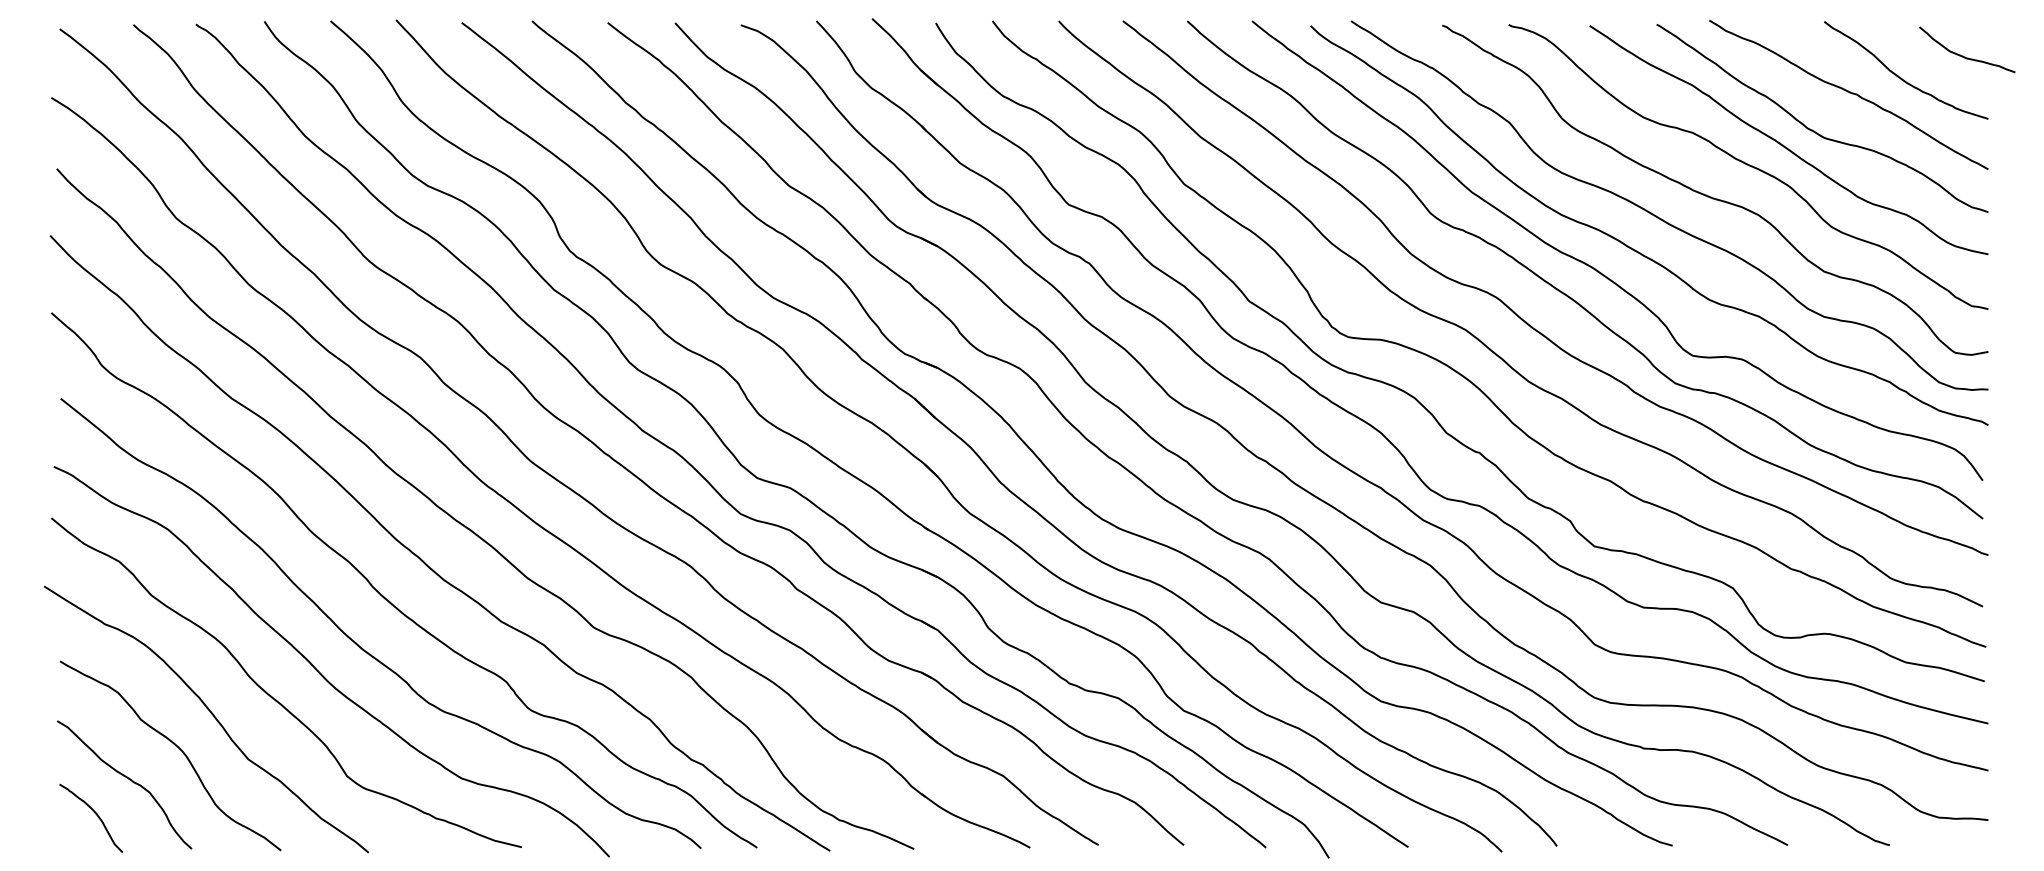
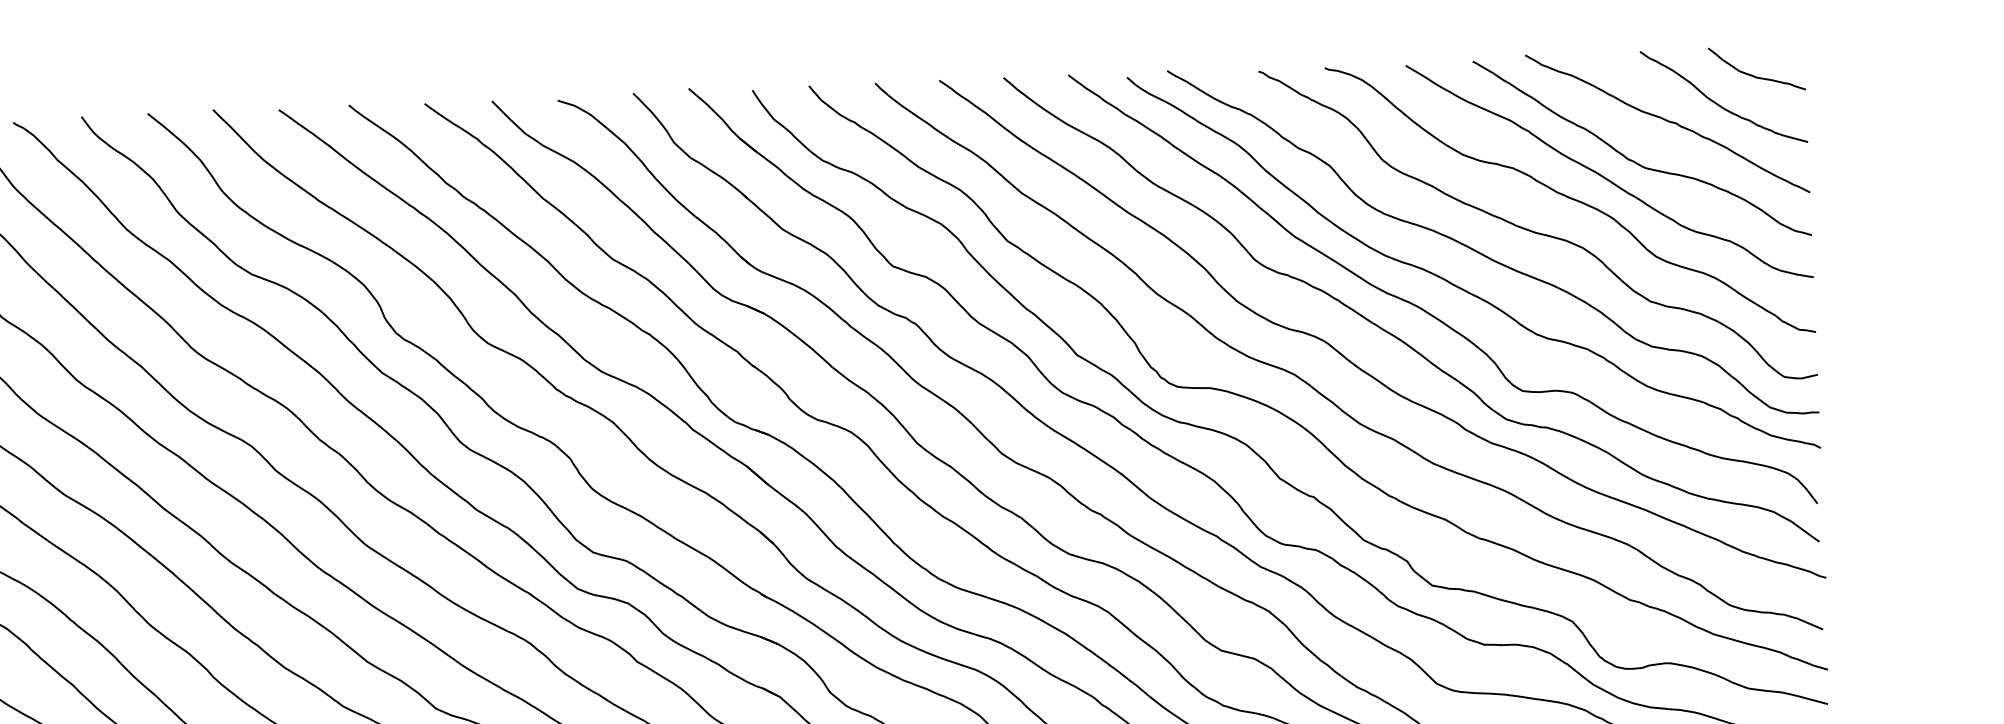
curve: (1965, 56) -> (1755, 75), moved

